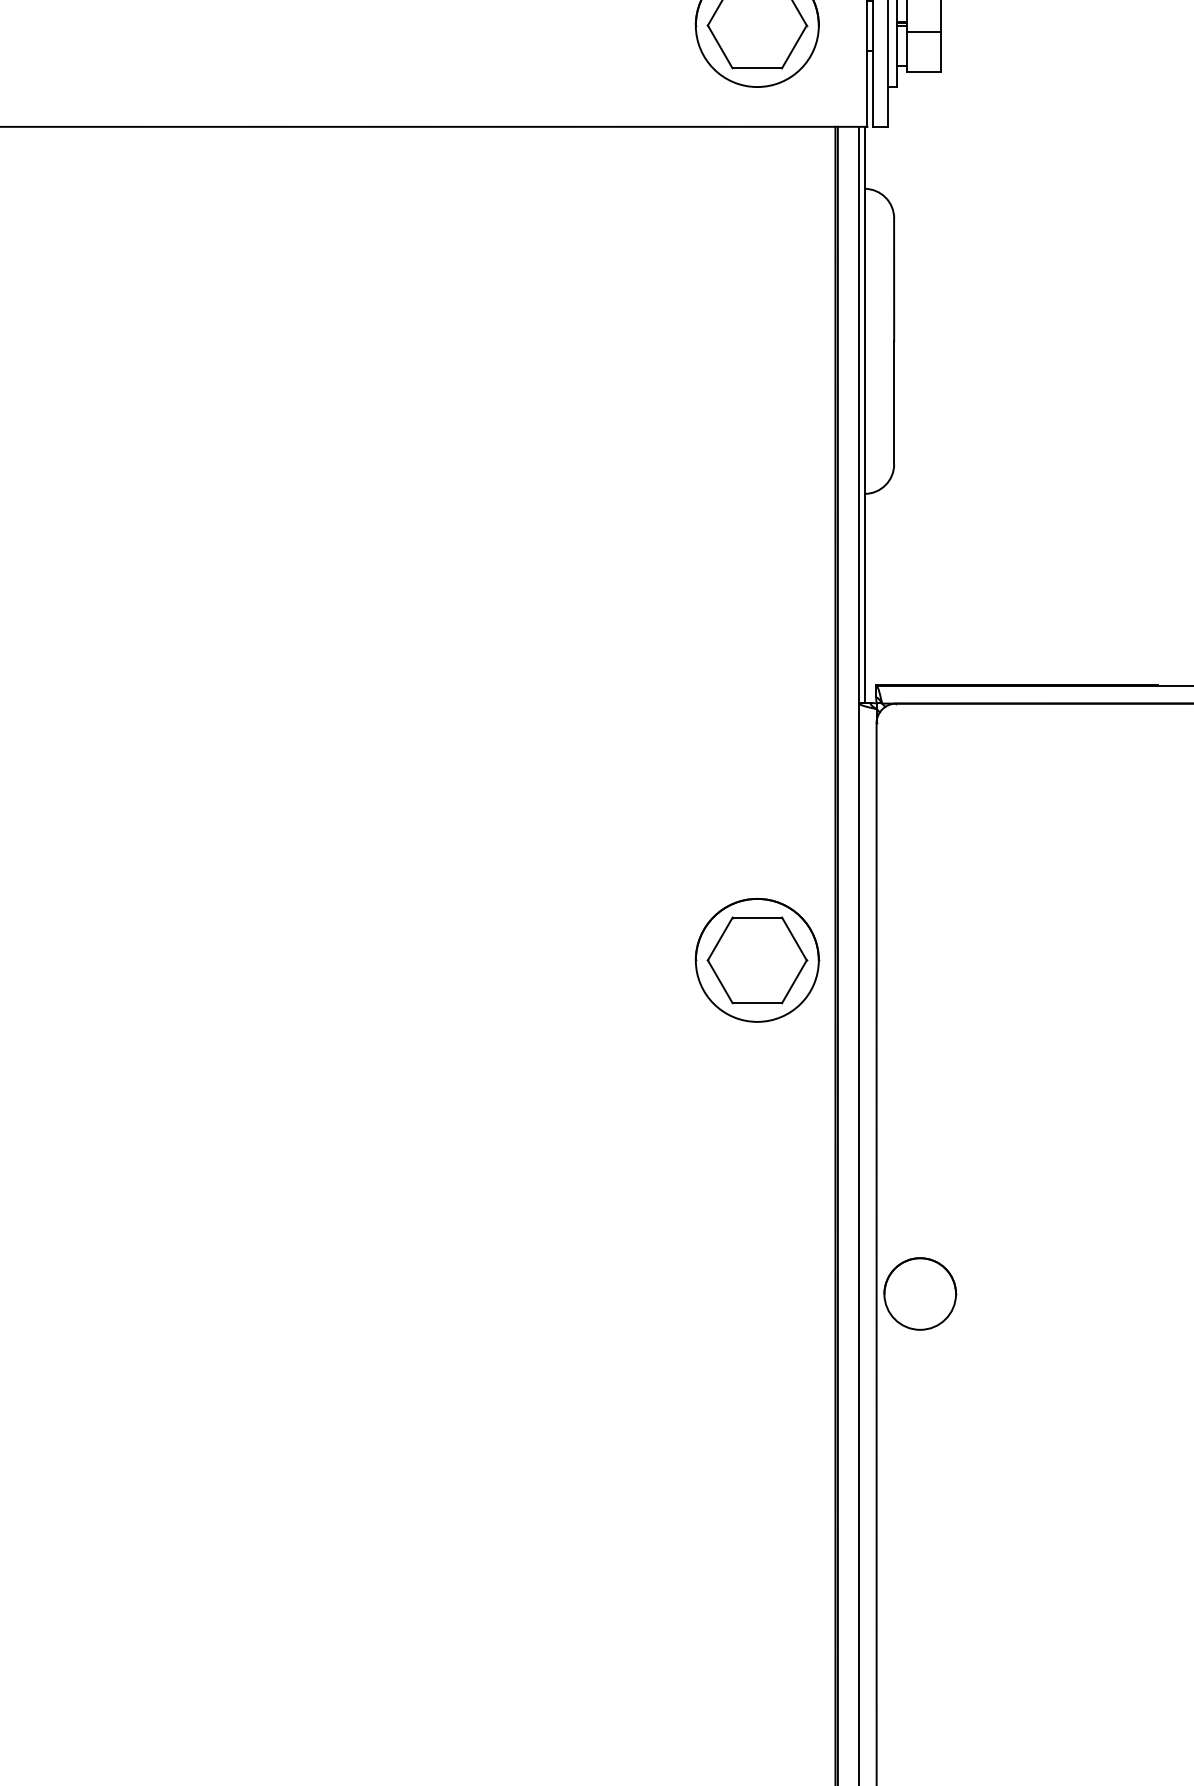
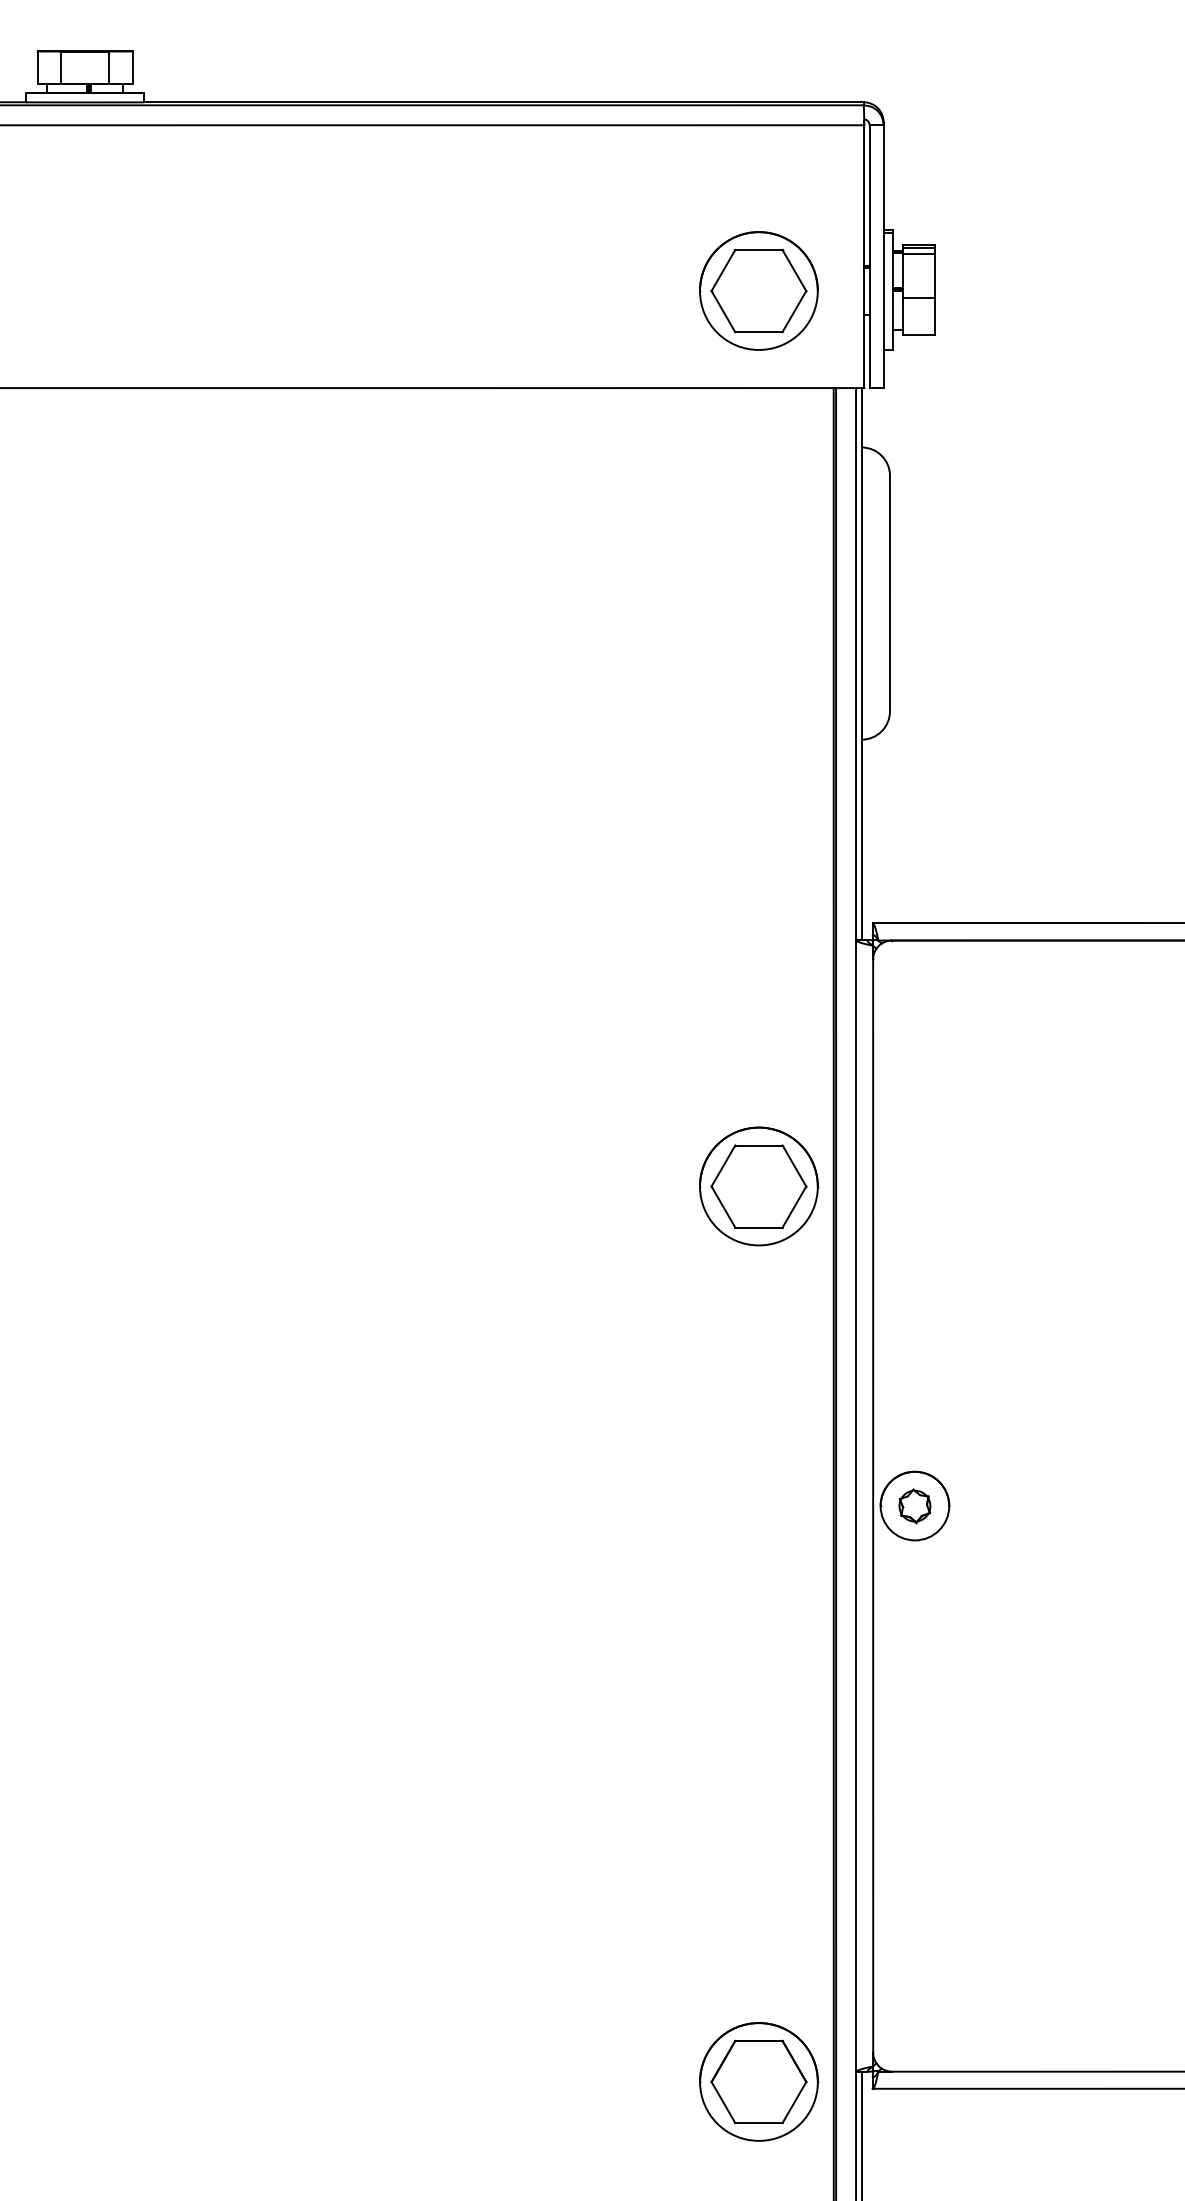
part: (919, 1294) -> (914, 1506), added

